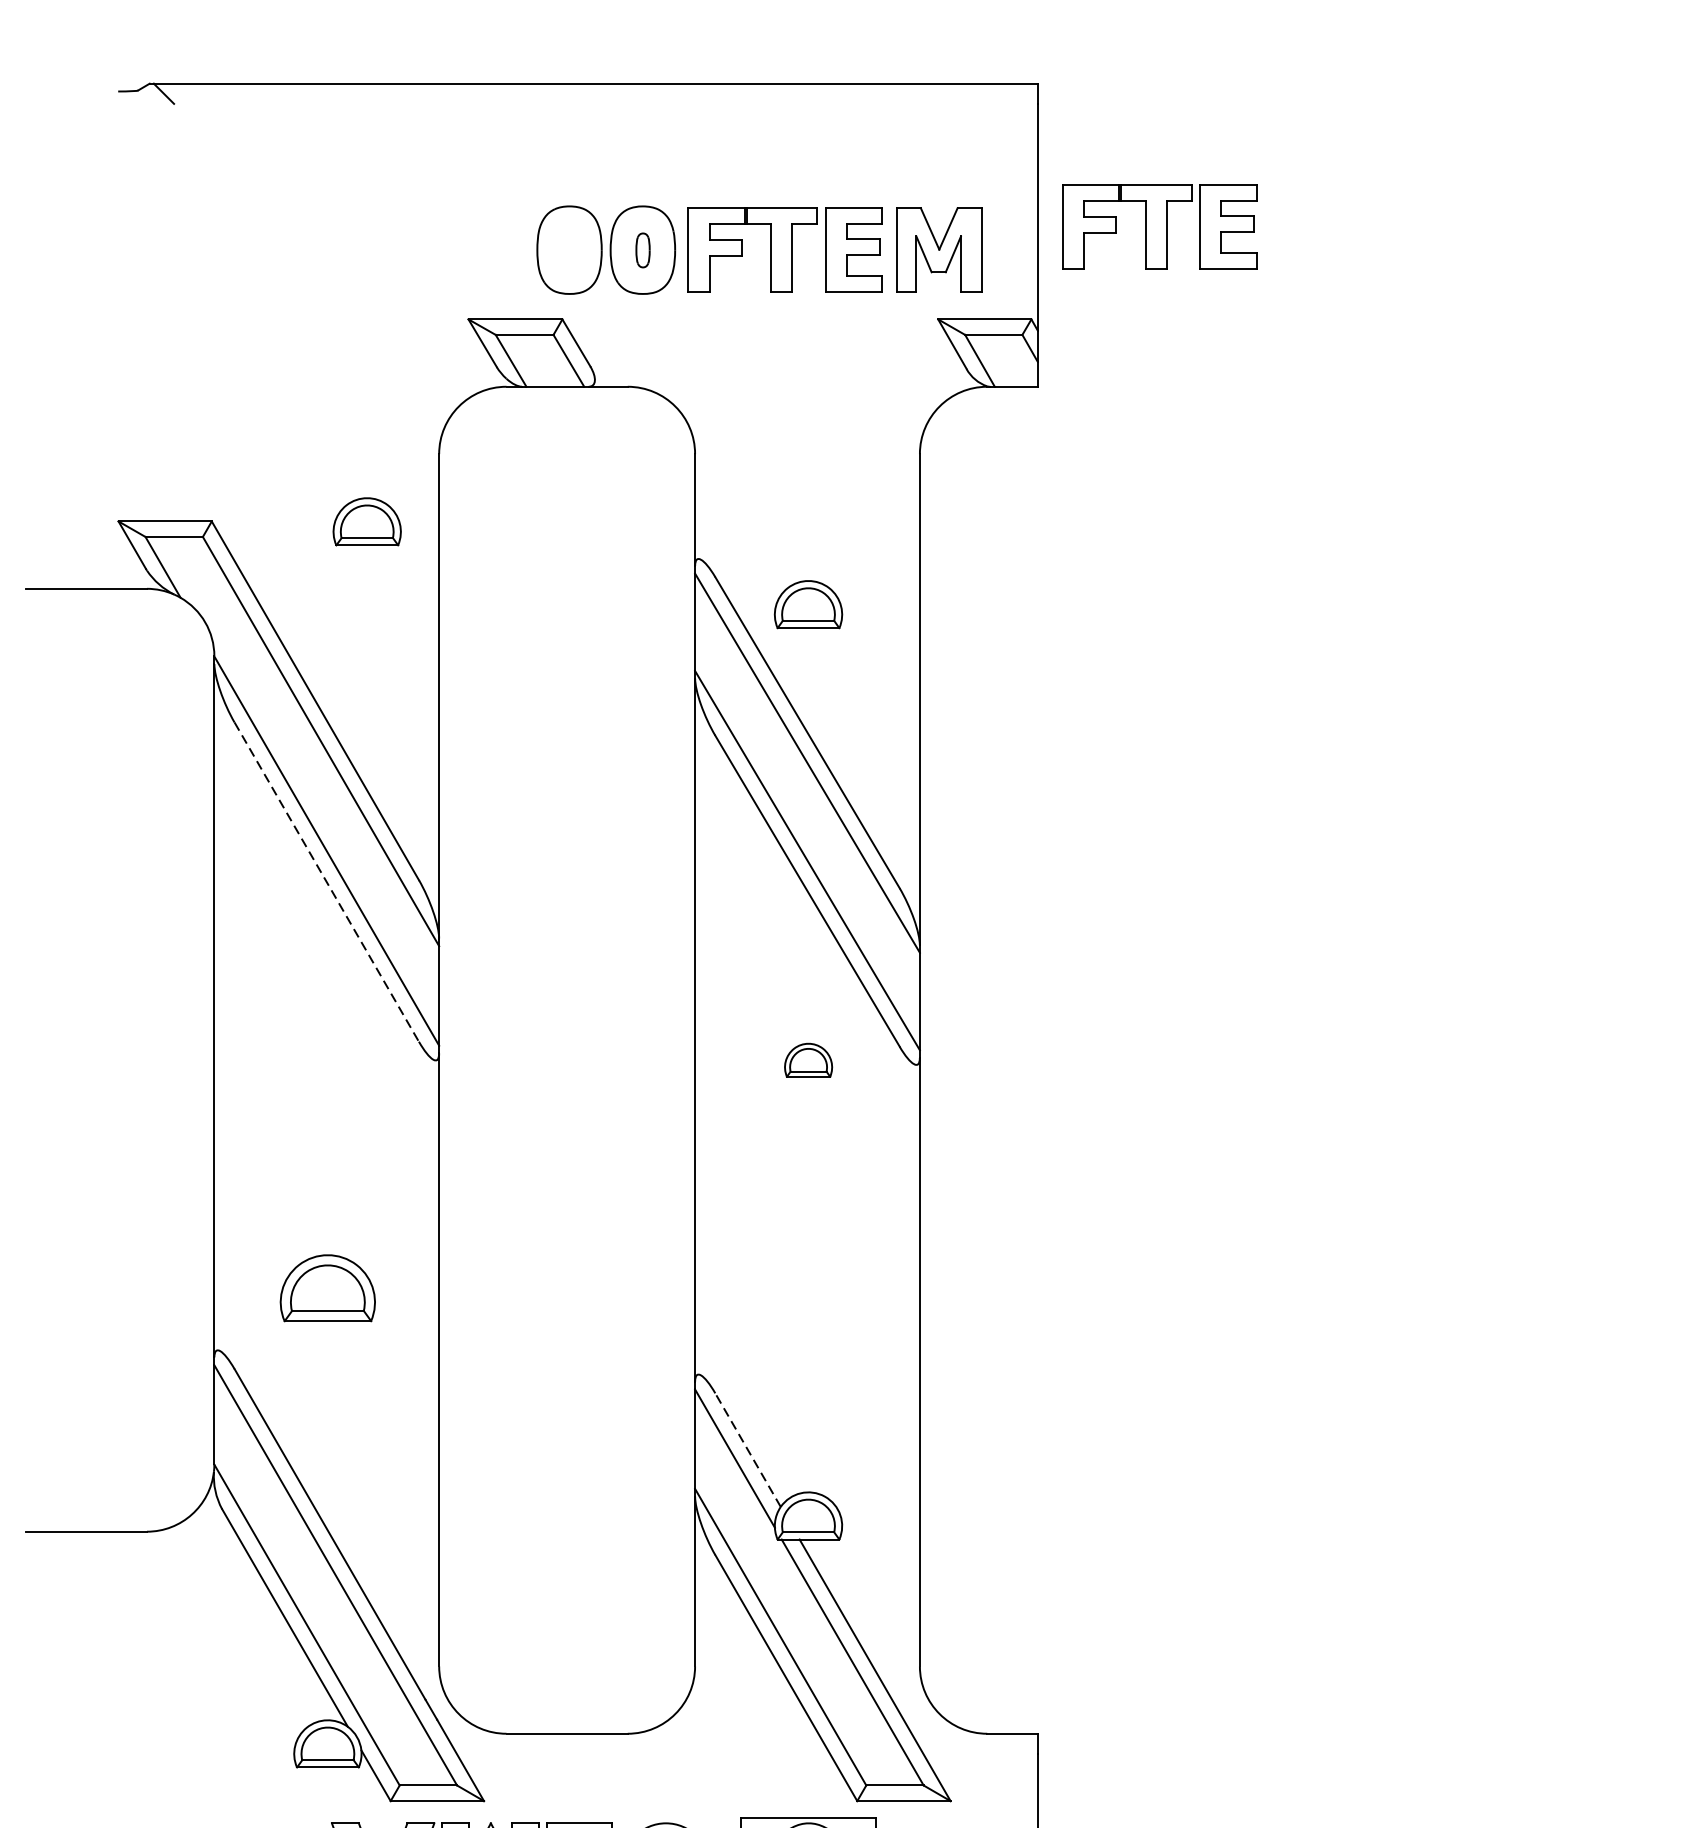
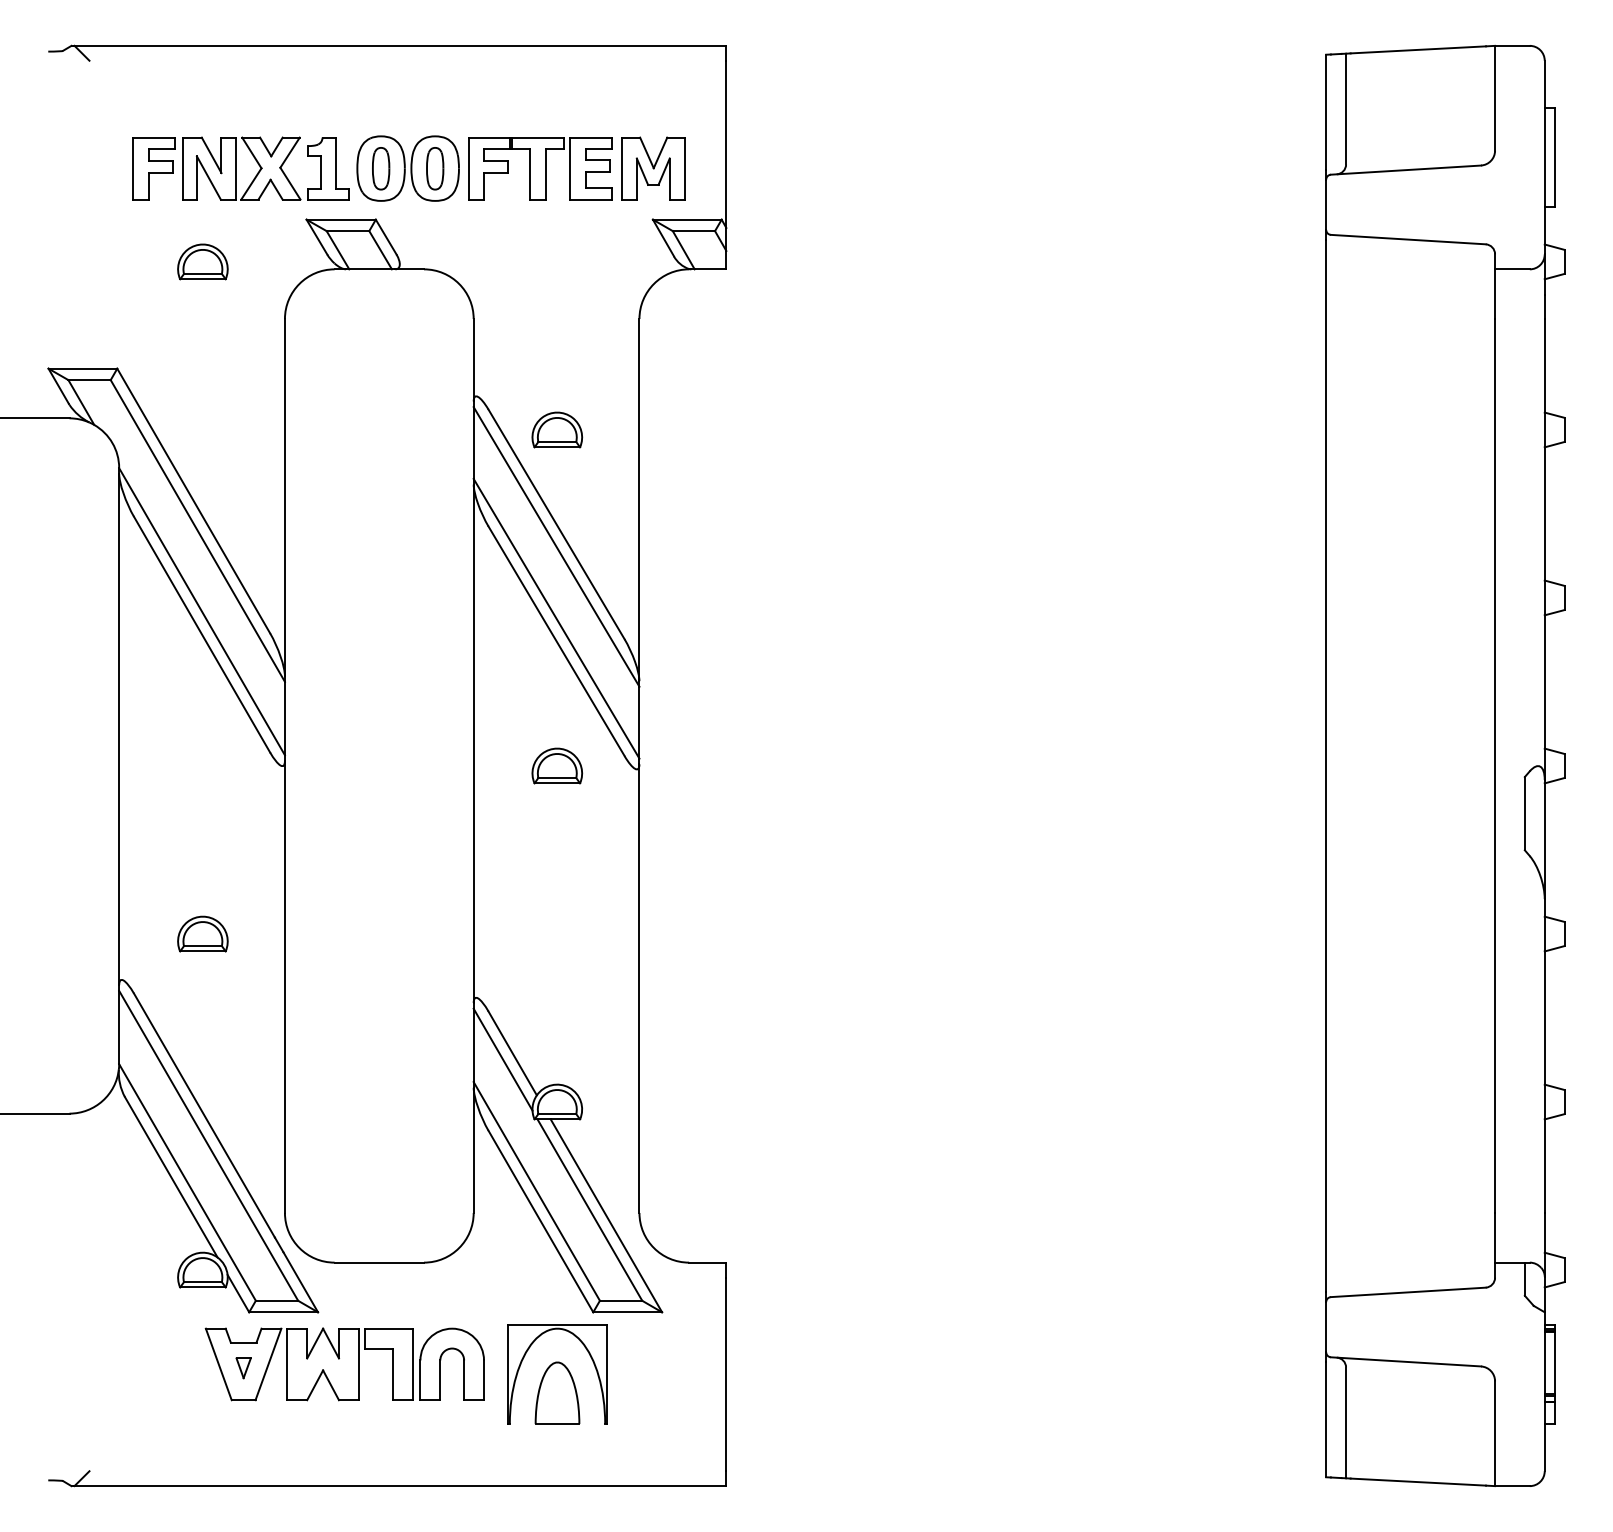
part: (1159, 226) -> (816, 151), removed
part: (378, 249) -> (240, 168), added
part: (570, 249) -> (381, 168), added
part: (643, 249) -> (435, 168), size x1.67
part: (366, 521) -> (202, 261), moved
line: (327, 881) -> (202, 634), dashed -> solid
part: (808, 1059) -> (557, 765), size x1.43
part: (327, 1287) -> (202, 933), size x0.71
line: (747, 1450) -> (512, 1053), dashed -> solid

